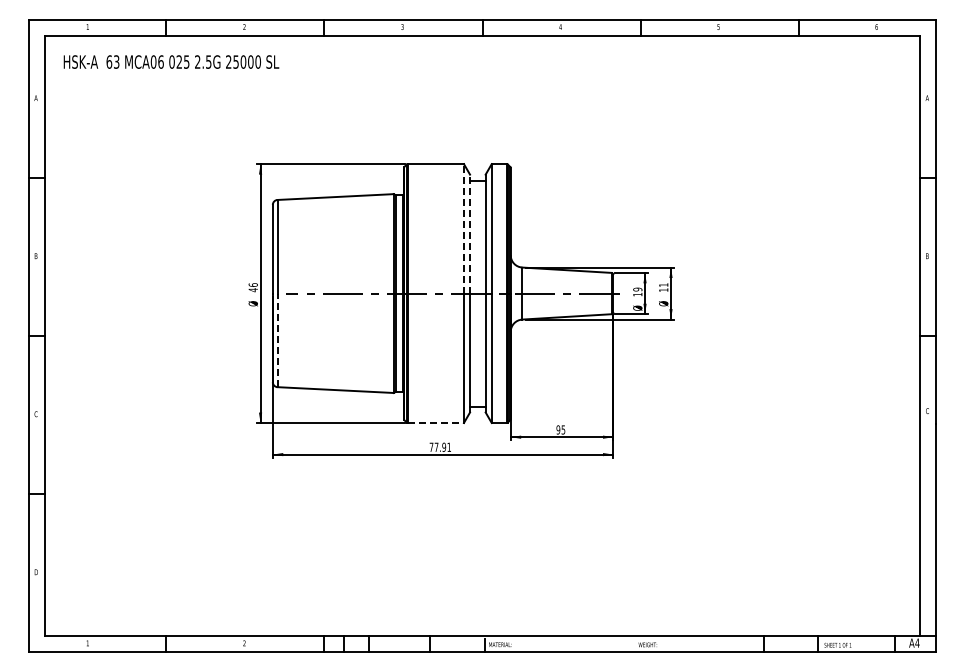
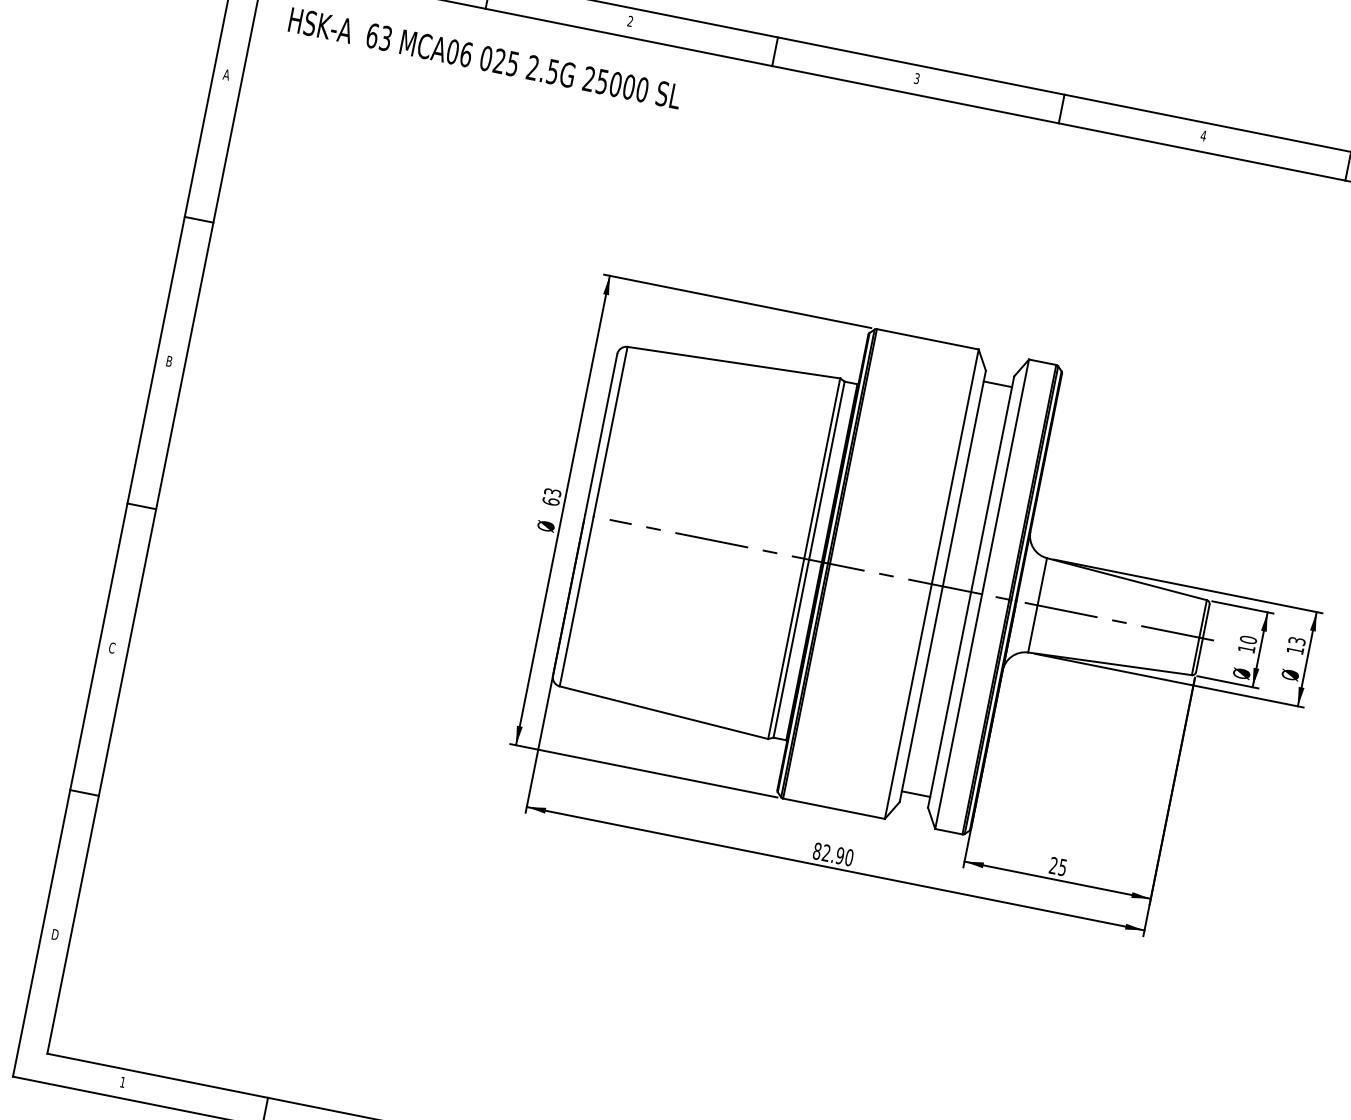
line: (463, 228) -> (954, 466), dashed -> solid
line: (470, 233) -> (965, 477), dashed -> solid
text: (663, 284) -> (1296, 640), 11 -> 13
text: (252, 287) -> (550, 496), 46 -> 63
text: (637, 289) -> (1247, 639), 19 -> 10
line: (277, 340) -> (576, 601), dashed -> solid
line: (436, 422) -> (835, 808), dashed -> solid
text: (558, 429) -> (1053, 864), 95 -> 25
text: (440, 446) -> (833, 853), 77.91 -> 82.90

